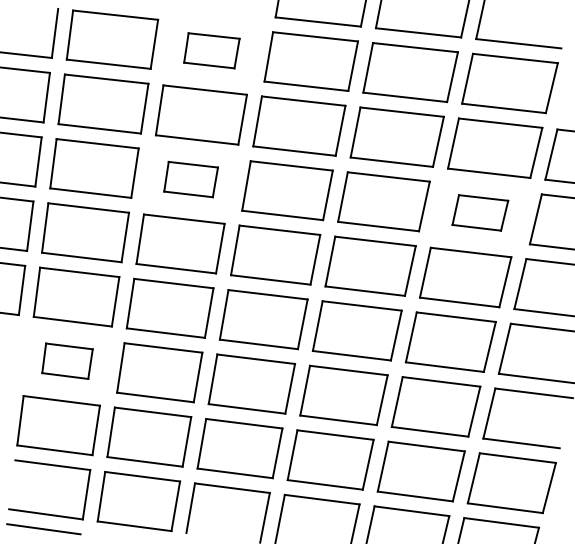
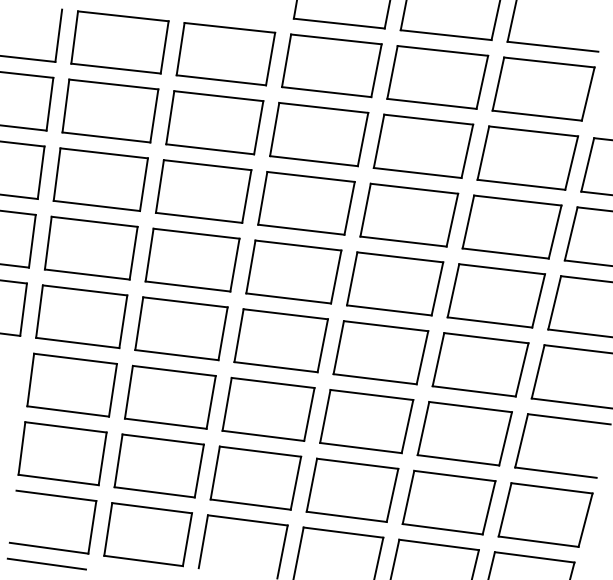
part: (211, 51) -> (225, 54), size x1.67
part: (190, 179) -> (203, 191), size x1.67
part: (479, 212) -> (511, 226), size x1.67
part: (66, 360) -> (71, 384), size x1.67

